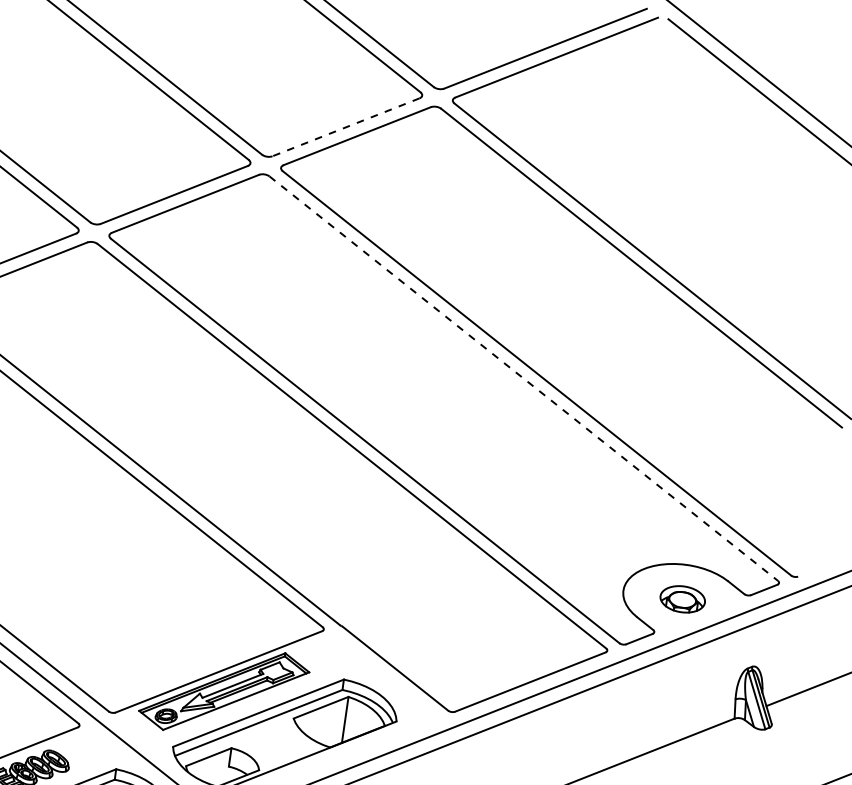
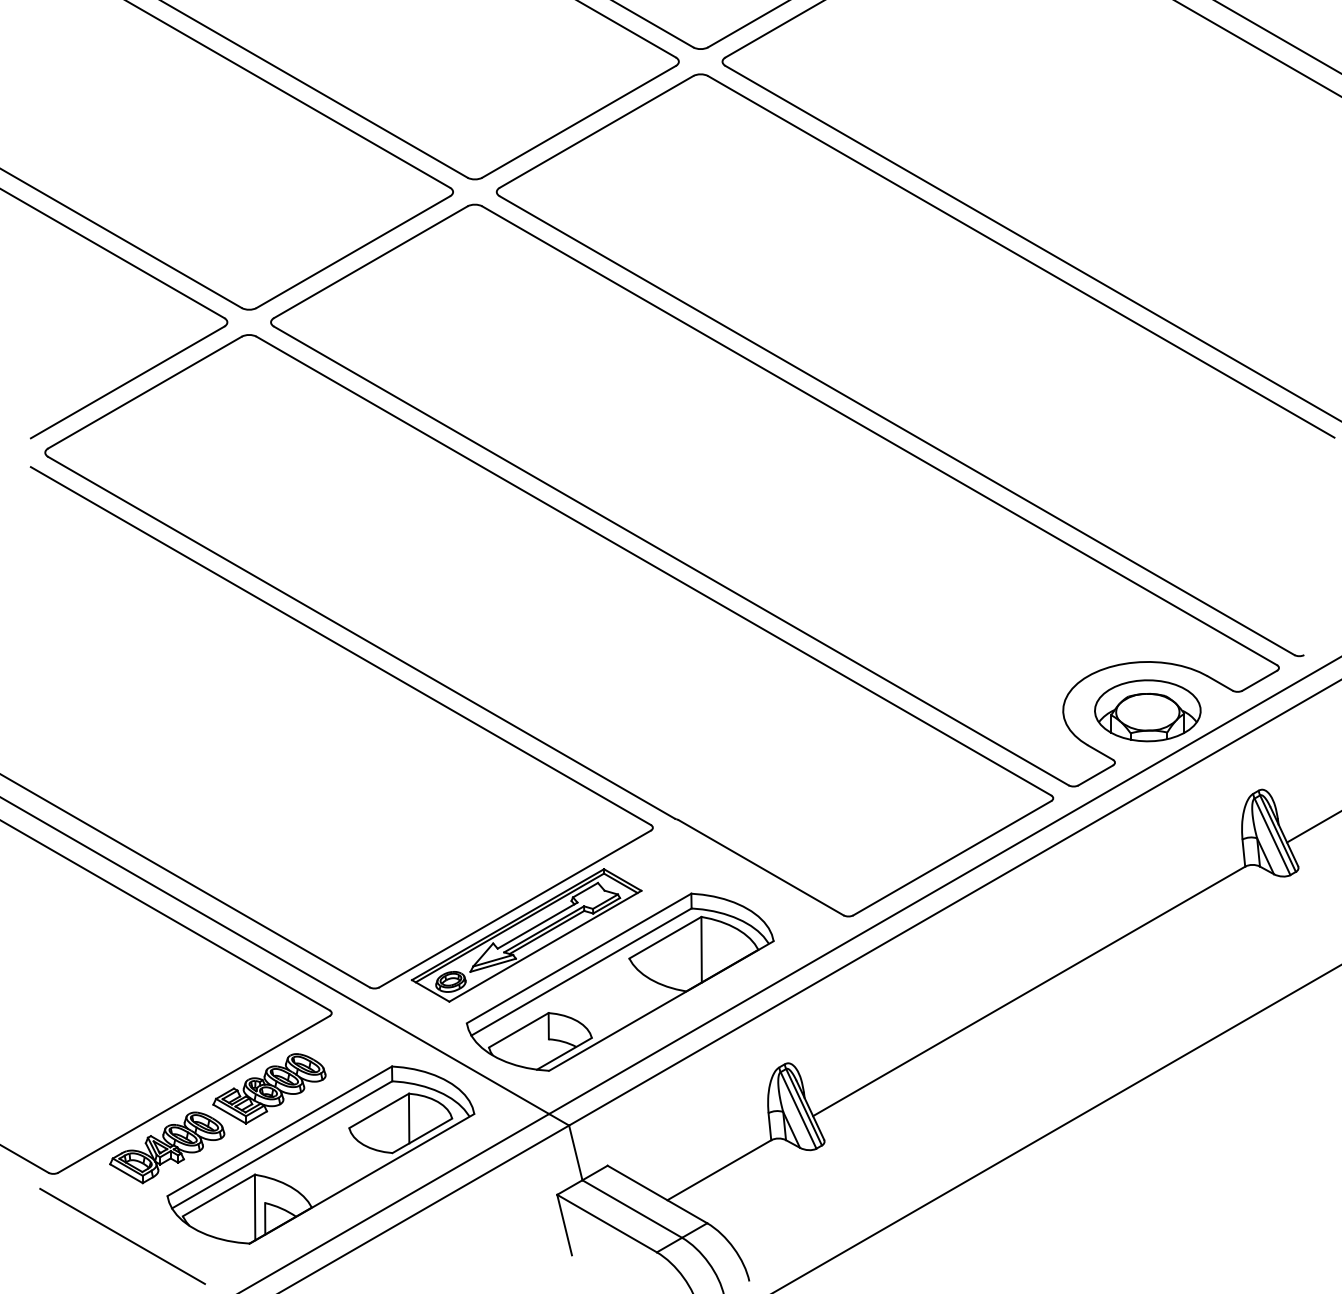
line: (346, 127) -> (579, 121), dashed -> solid
line: (523, 378) -> (879, 435), dashed -> solid
part: (682, 599) -> (1147, 710), size x1.67

